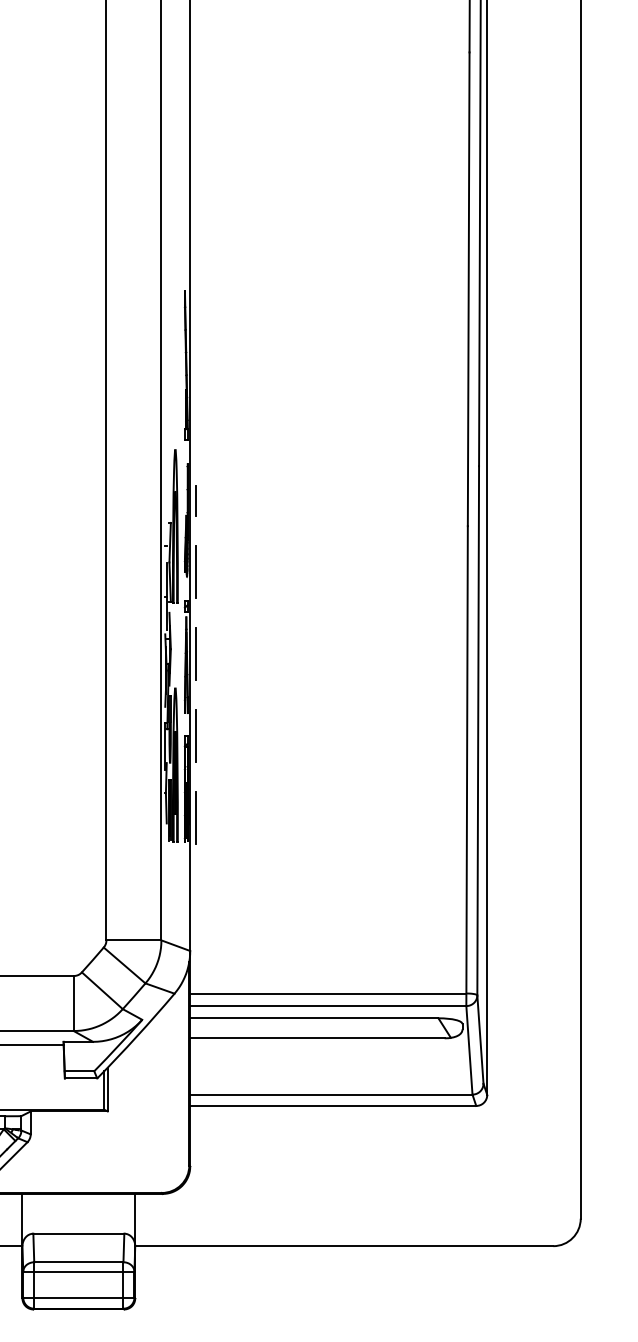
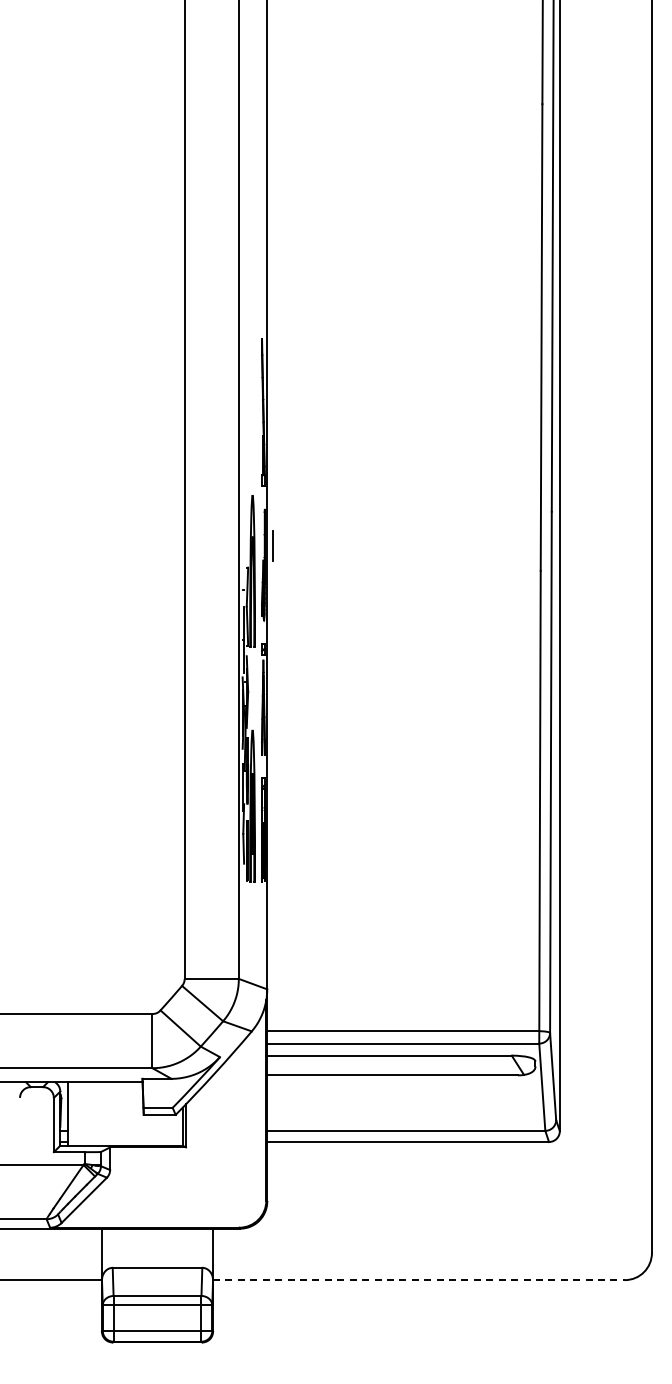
line: (195, 571) -> (272, 615), removed
line: (195, 653) -> (272, 696), removed
line: (195, 735) -> (272, 777), removed
line: (195, 818) -> (272, 858), removed
line: (343, 1246) -> (418, 1280), solid -> dashed

